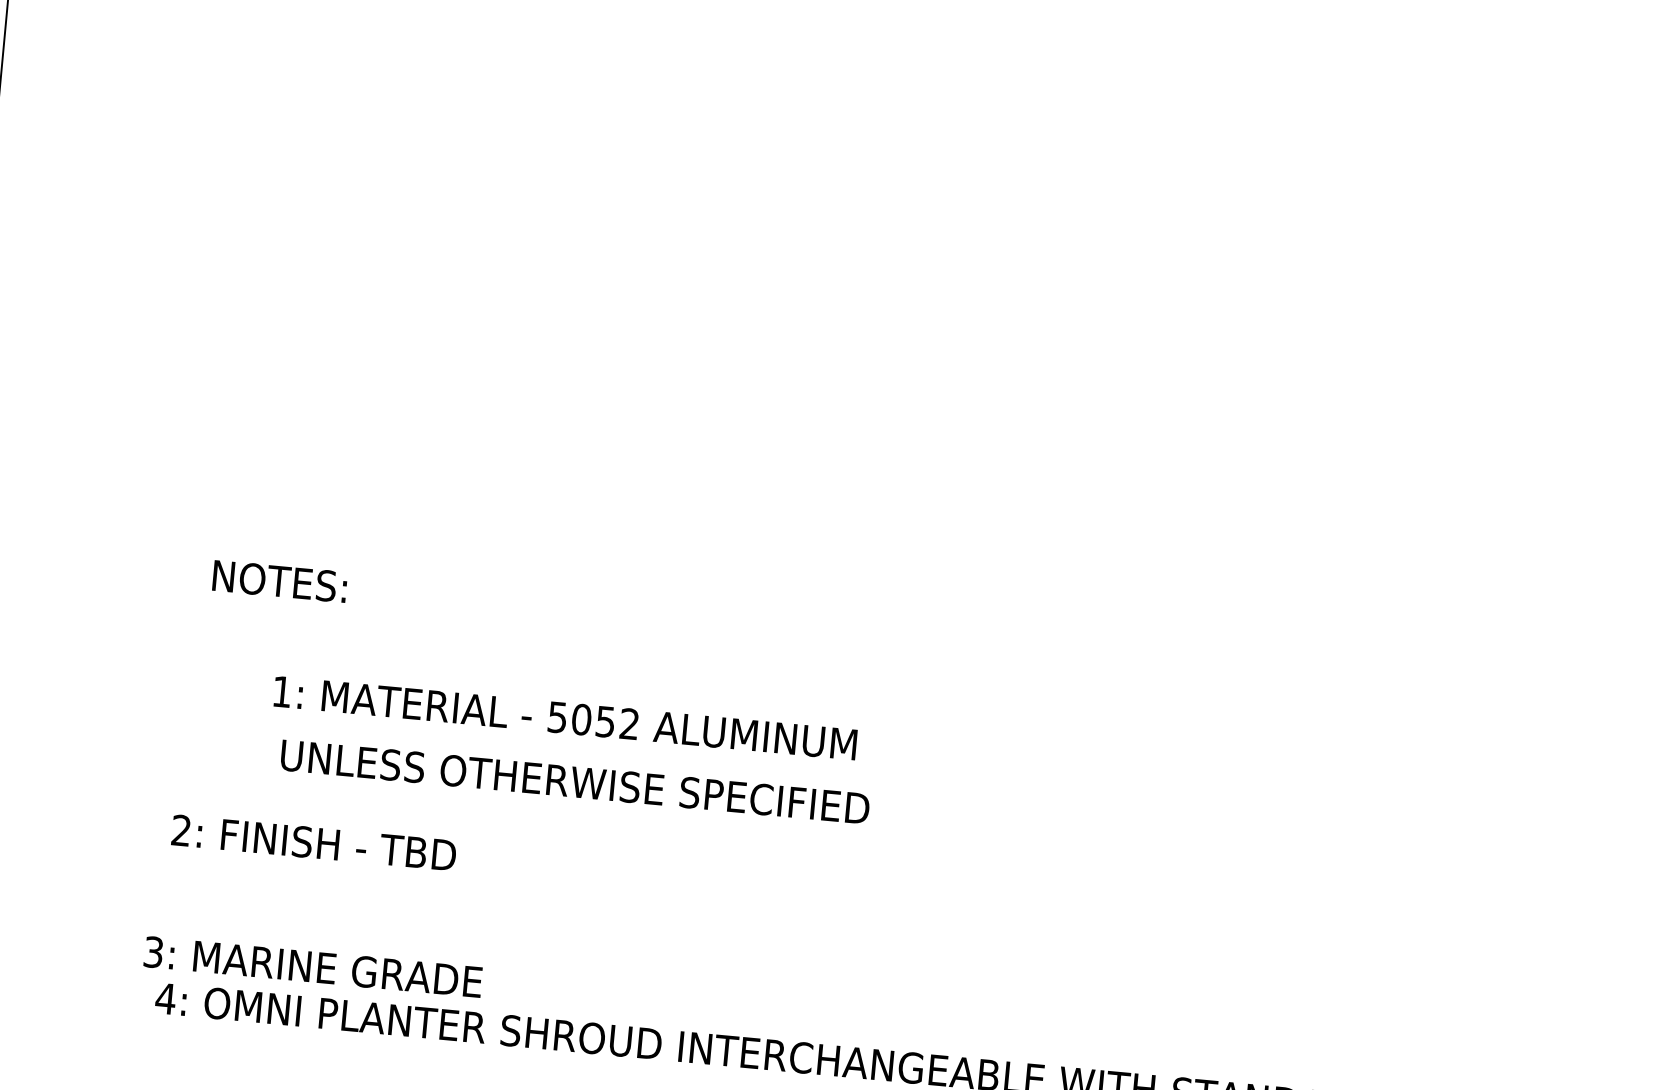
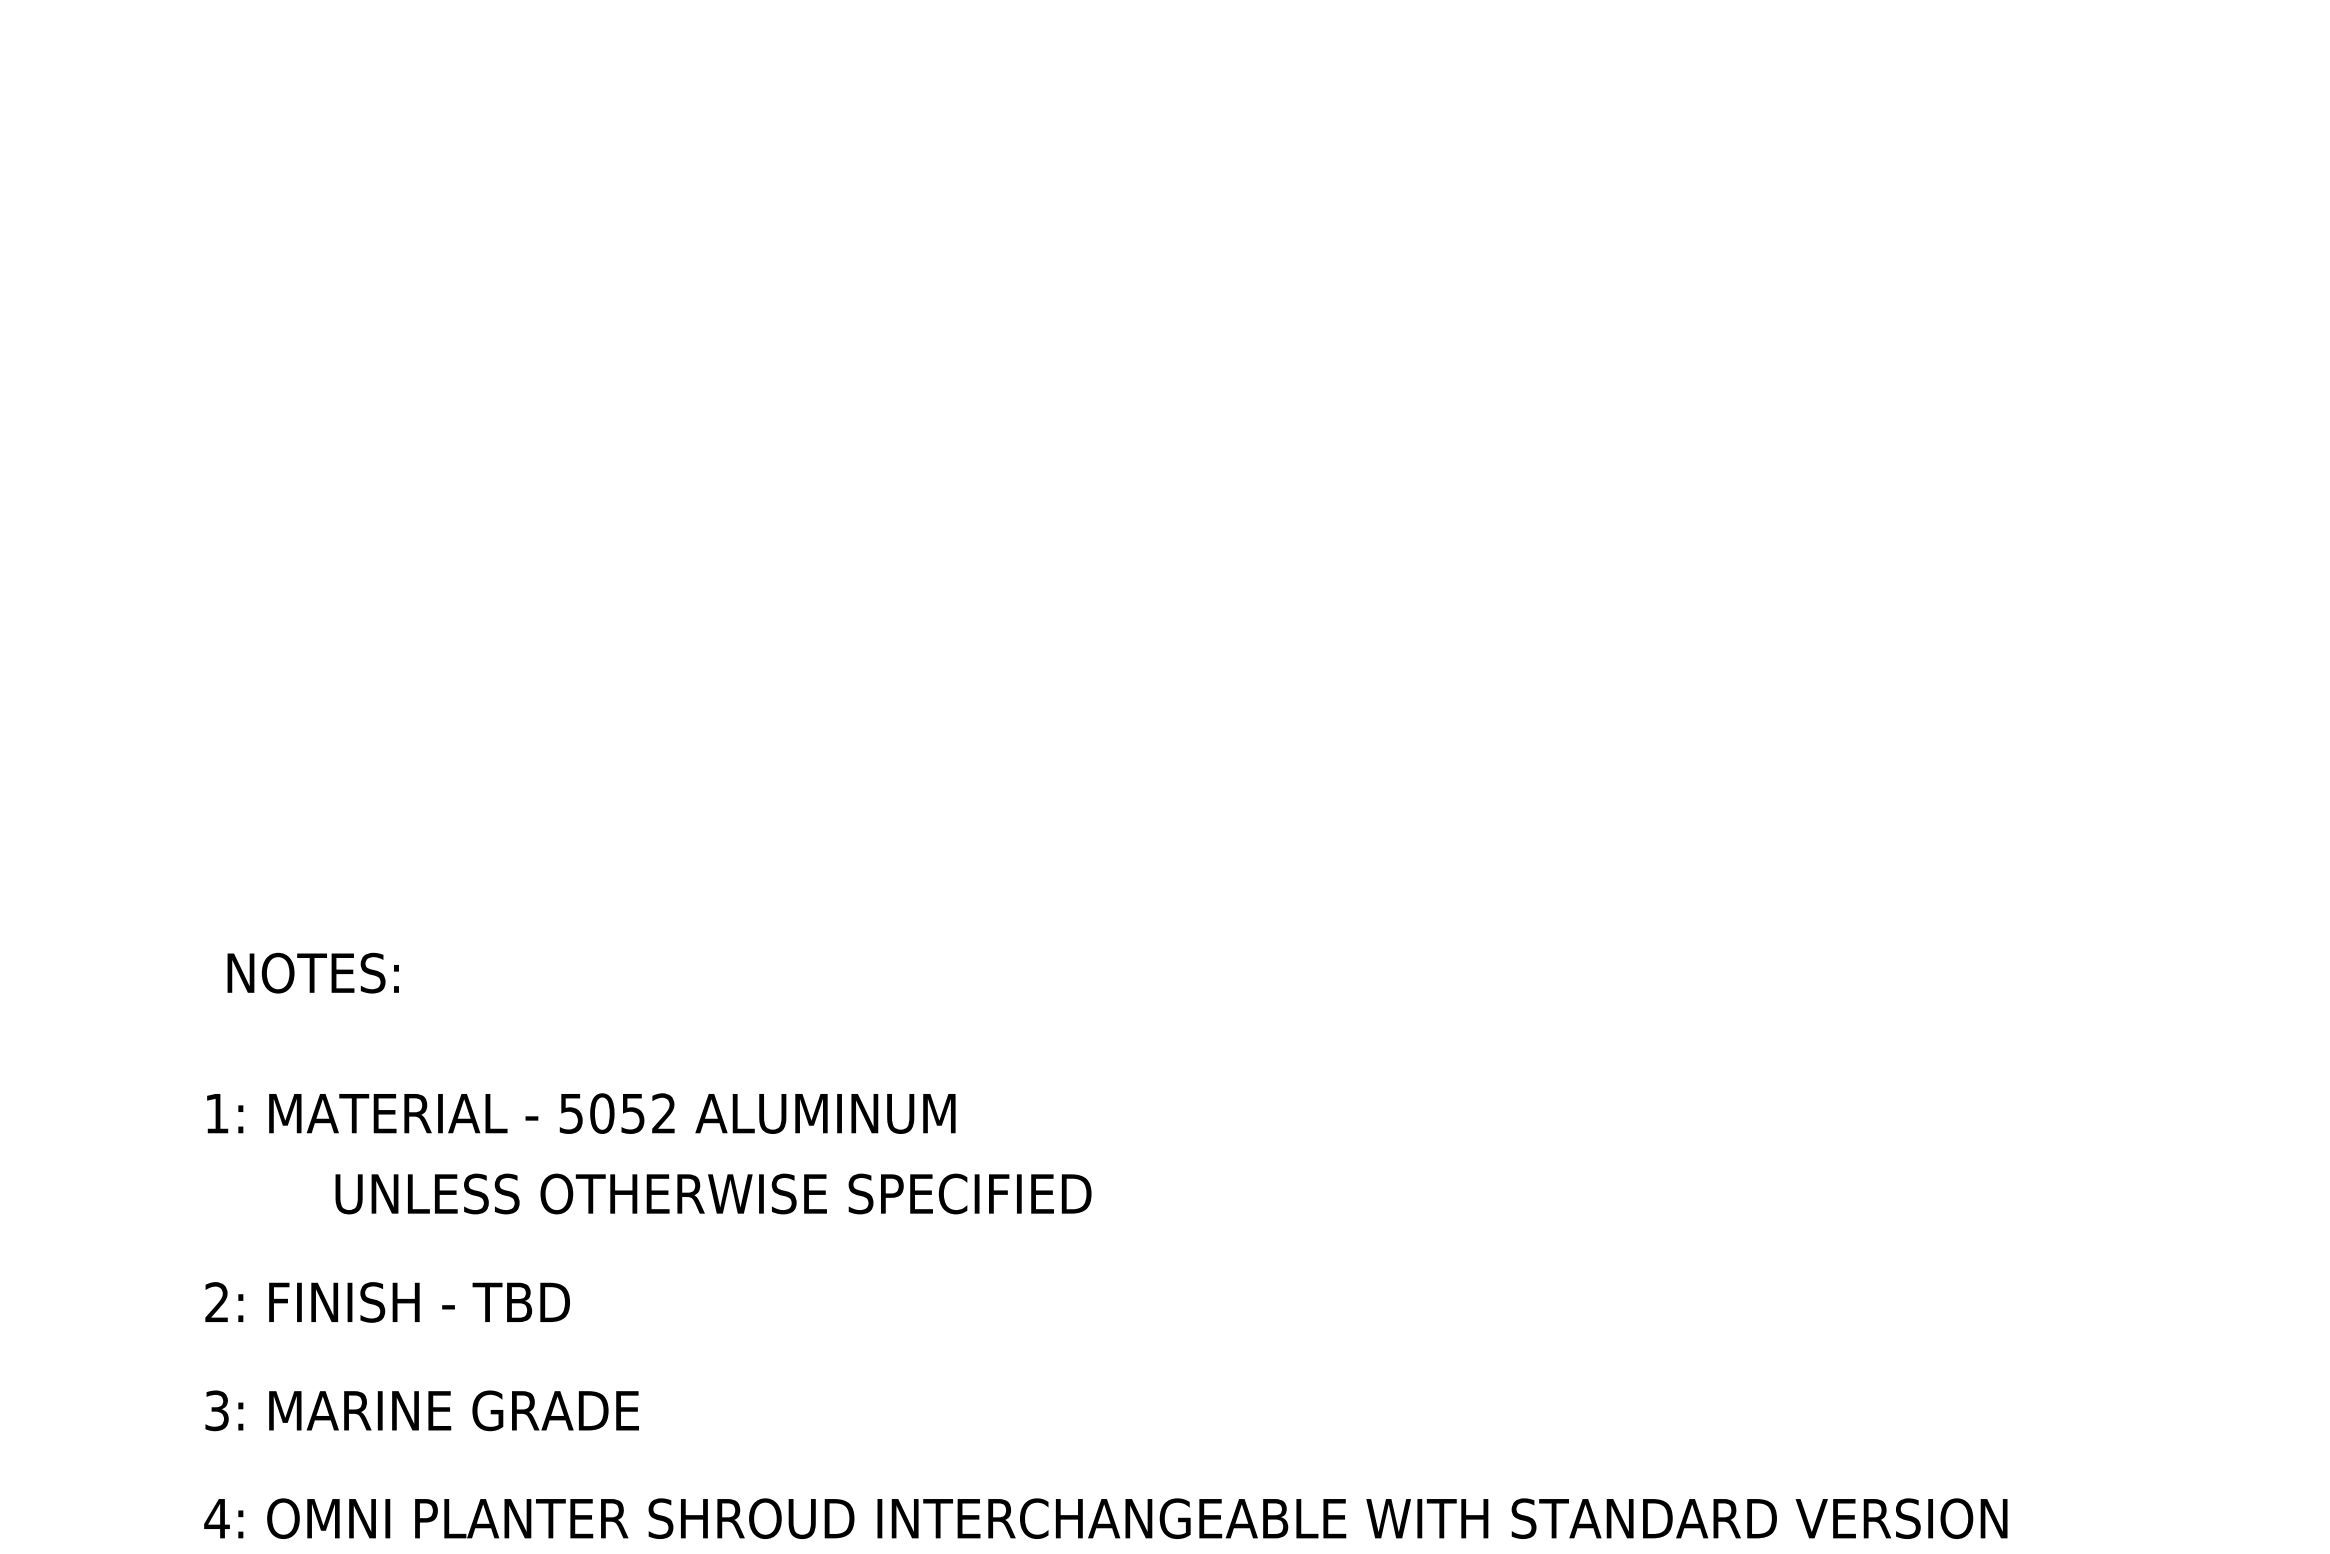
text: (565, 718) -> (581, 1113), moved
text: (312, 966) -> (421, 1410), moved

